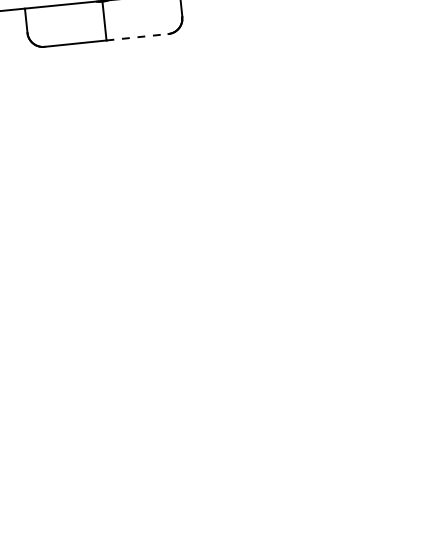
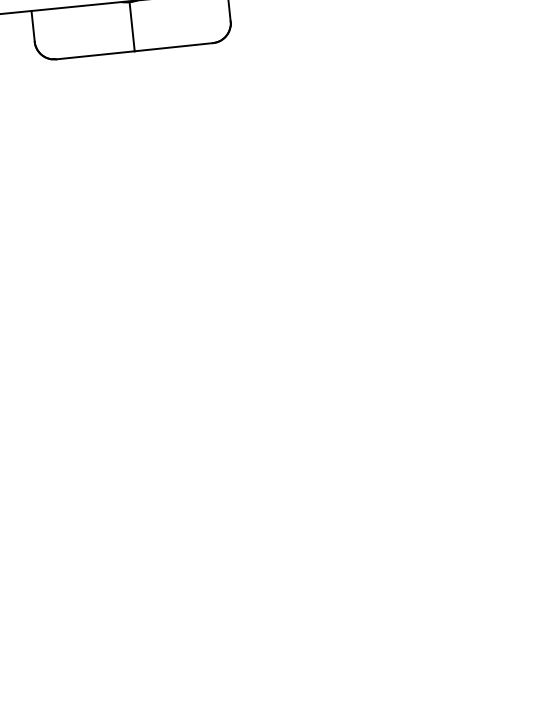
line: (138, 37) -> (175, 47), dashed -> solid

